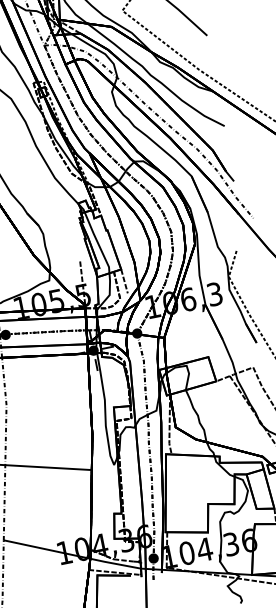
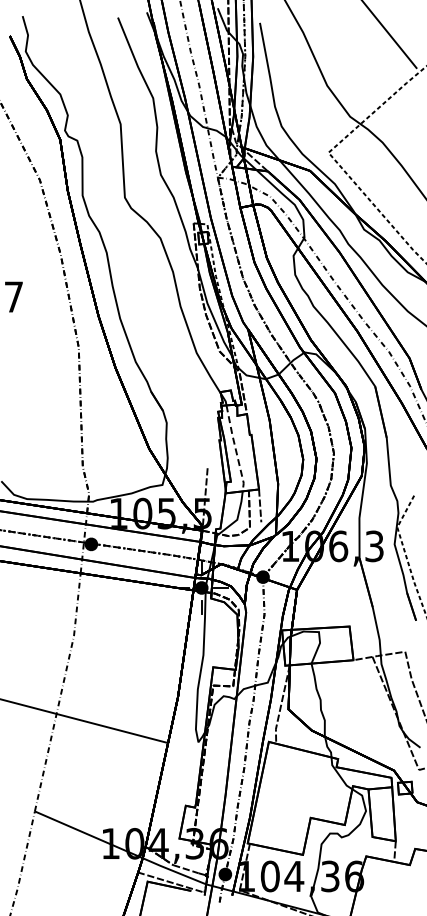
line: (97, 243) -> (235, 449), solid -> dashed

